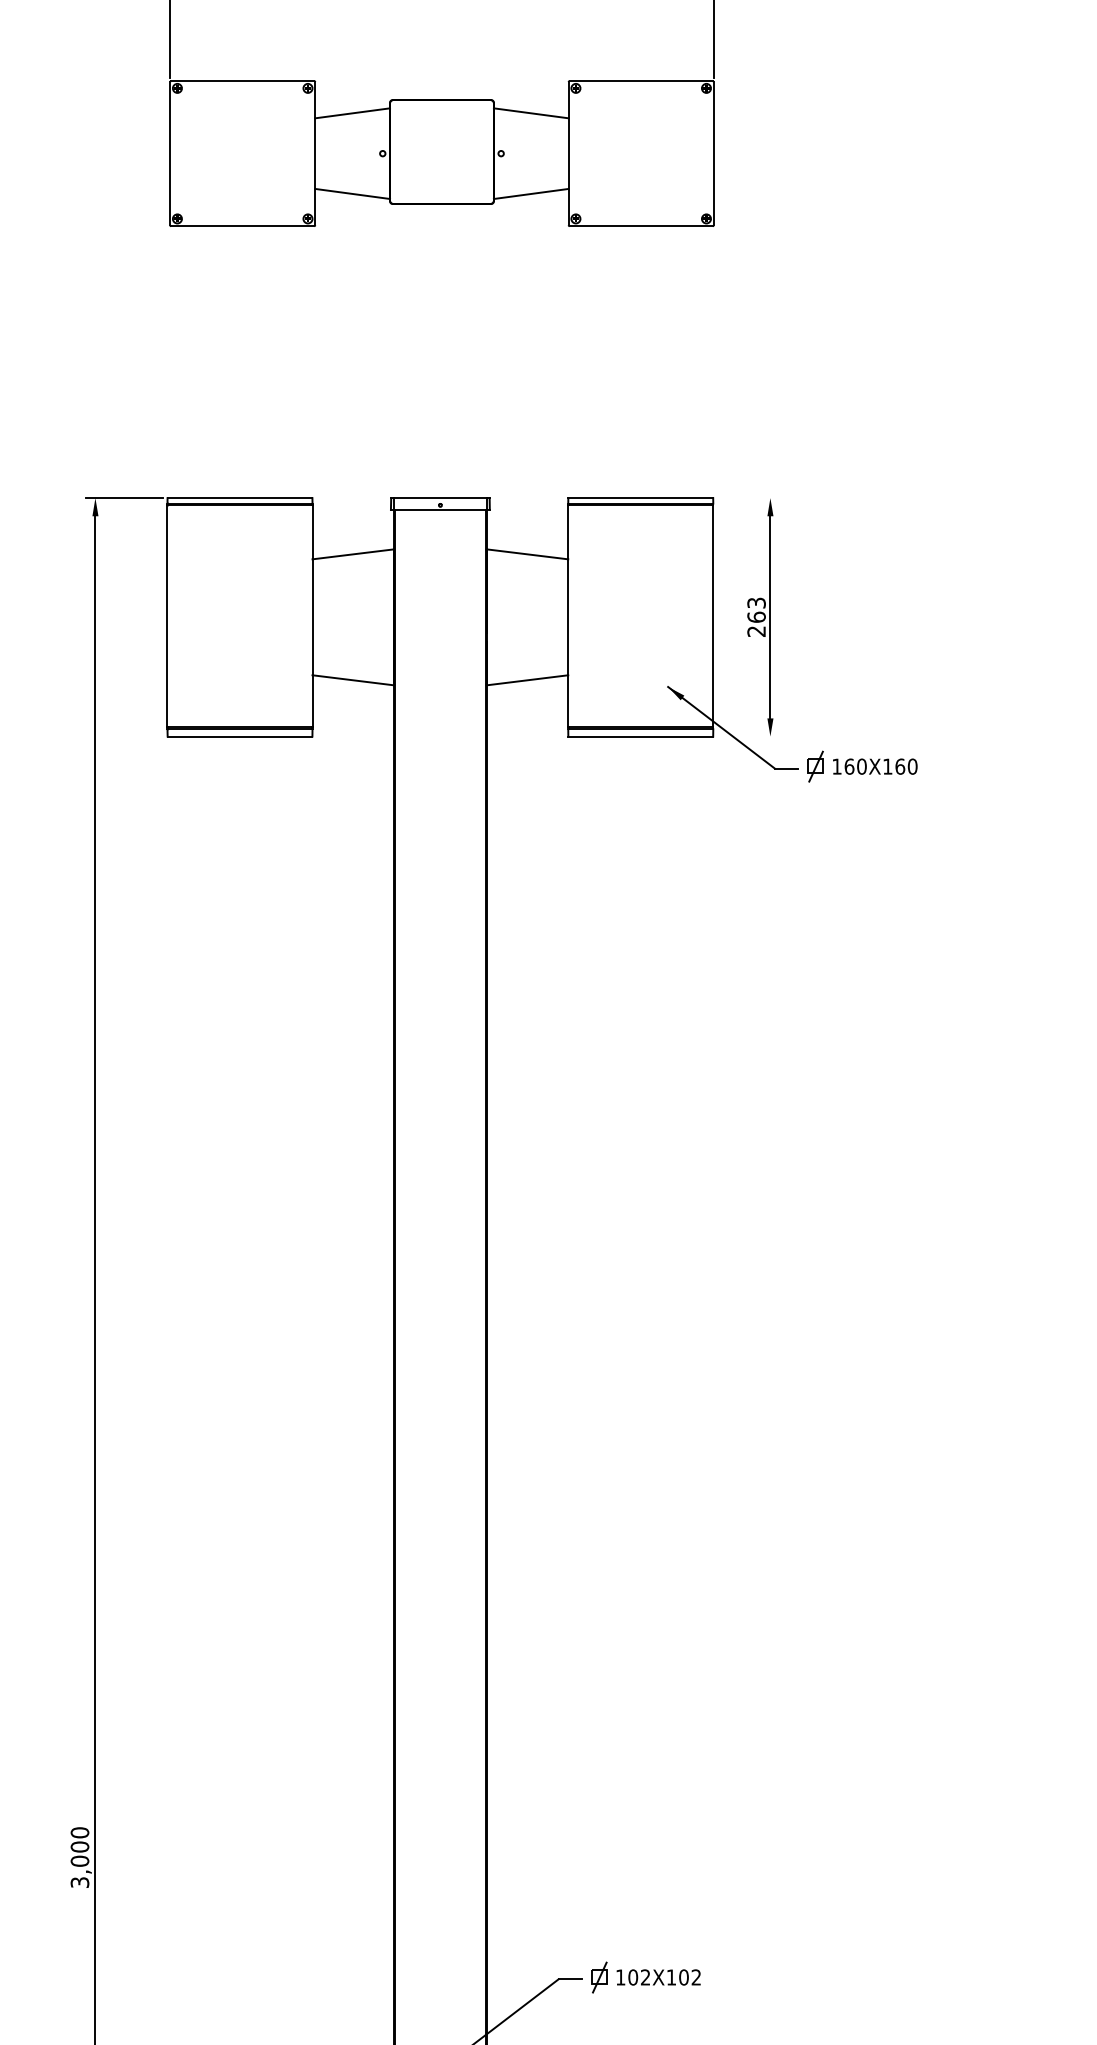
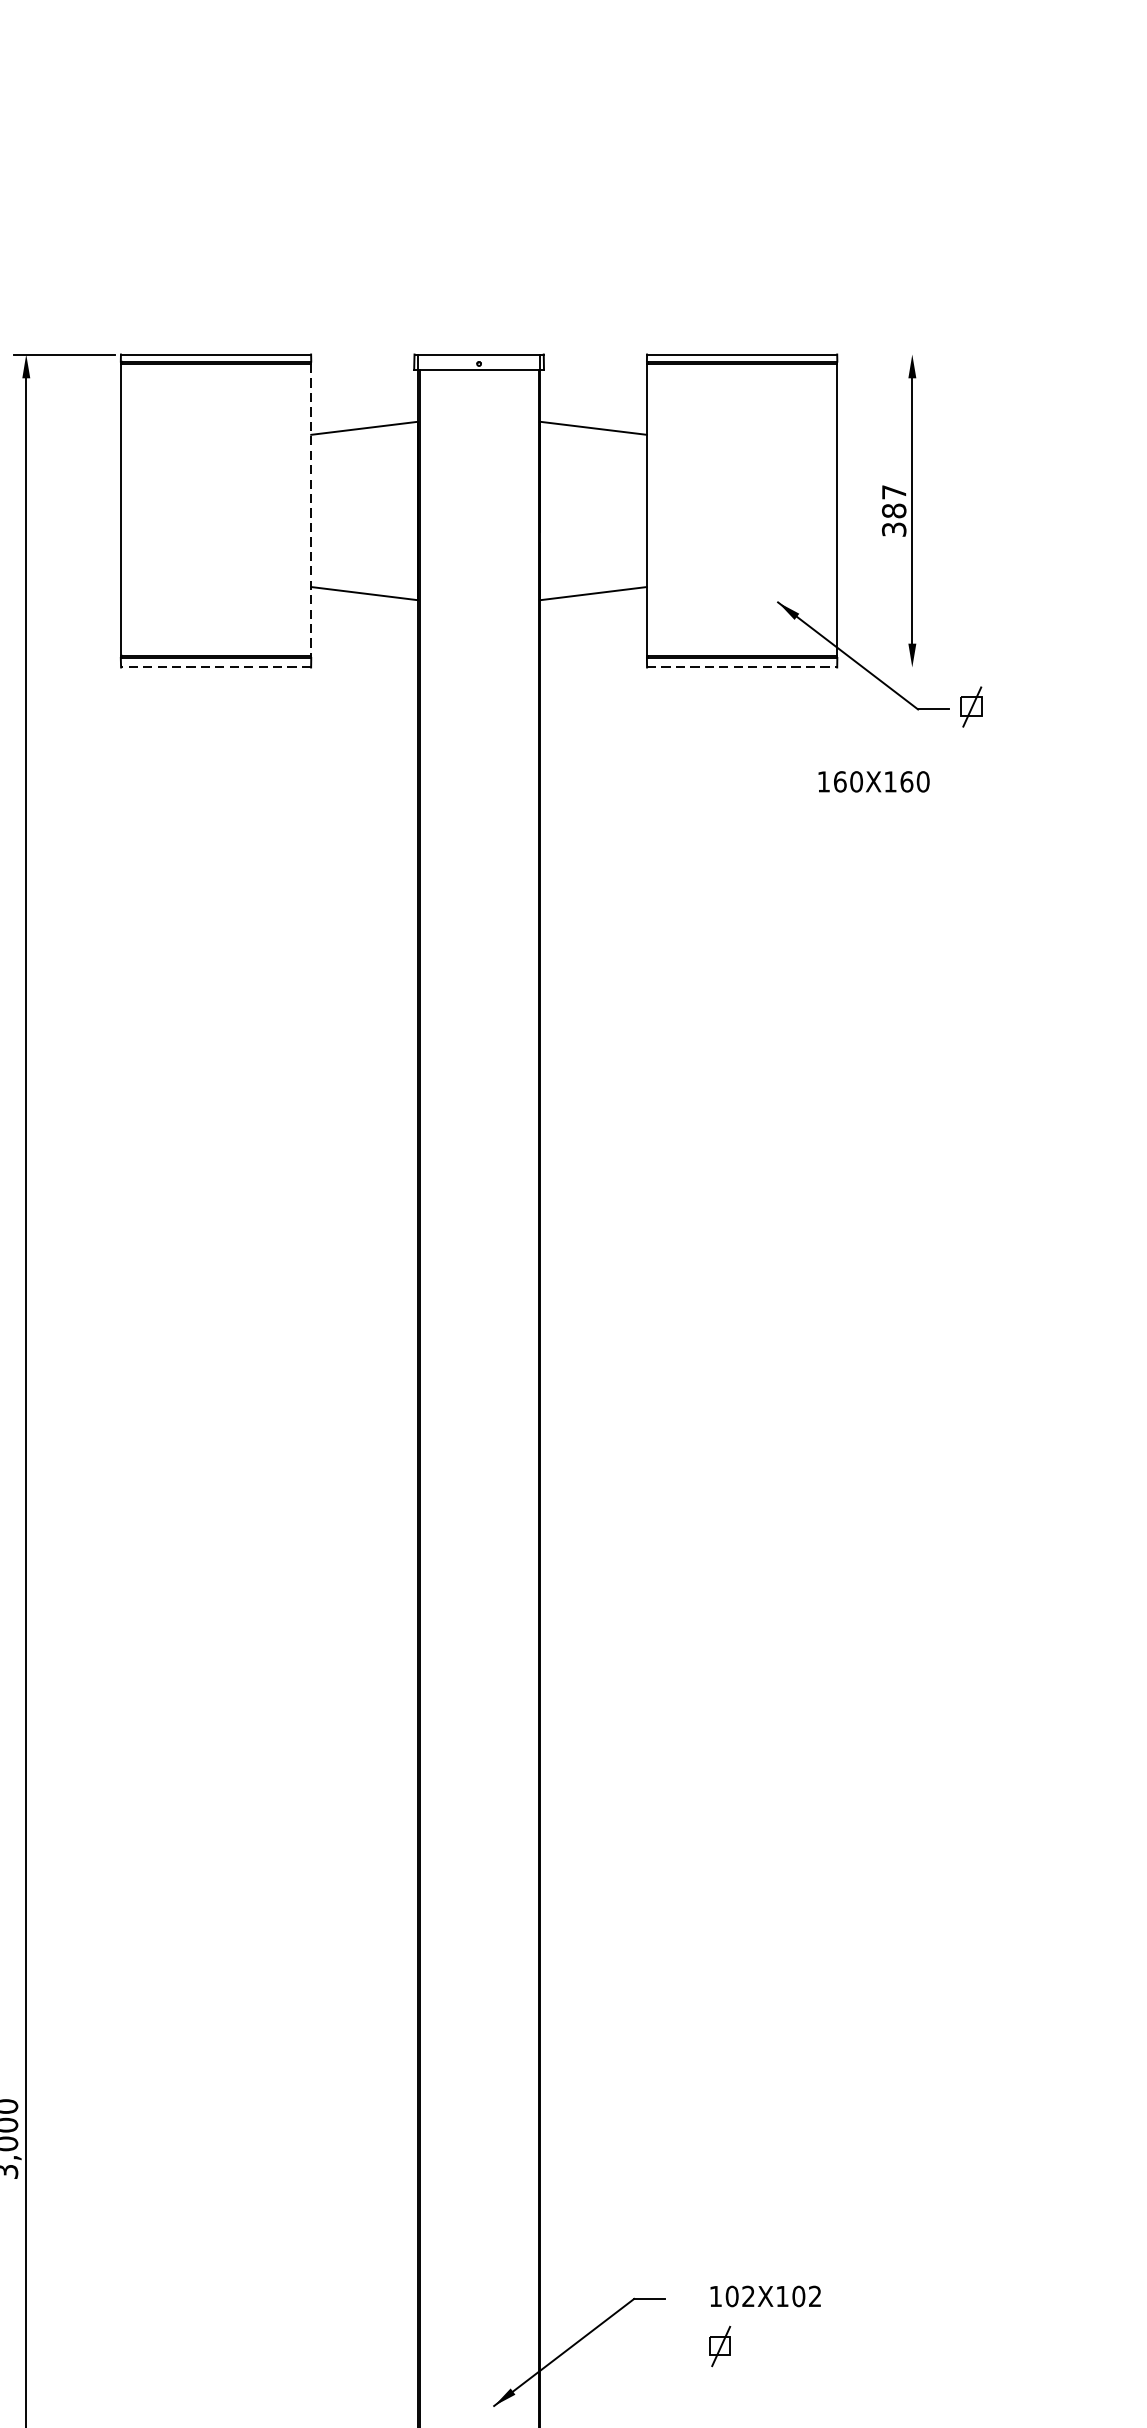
line: (312, 616) -> (311, 509), solid -> dashed
text: (756, 616) -> (894, 509), 263 -> 387
line: (239, 736) -> (215, 667), solid -> dashed
line: (641, 736) -> (743, 667), solid -> dashed
text: (875, 766) -> (874, 781), moved
part: (599, 1977) -> (720, 2346), moved

